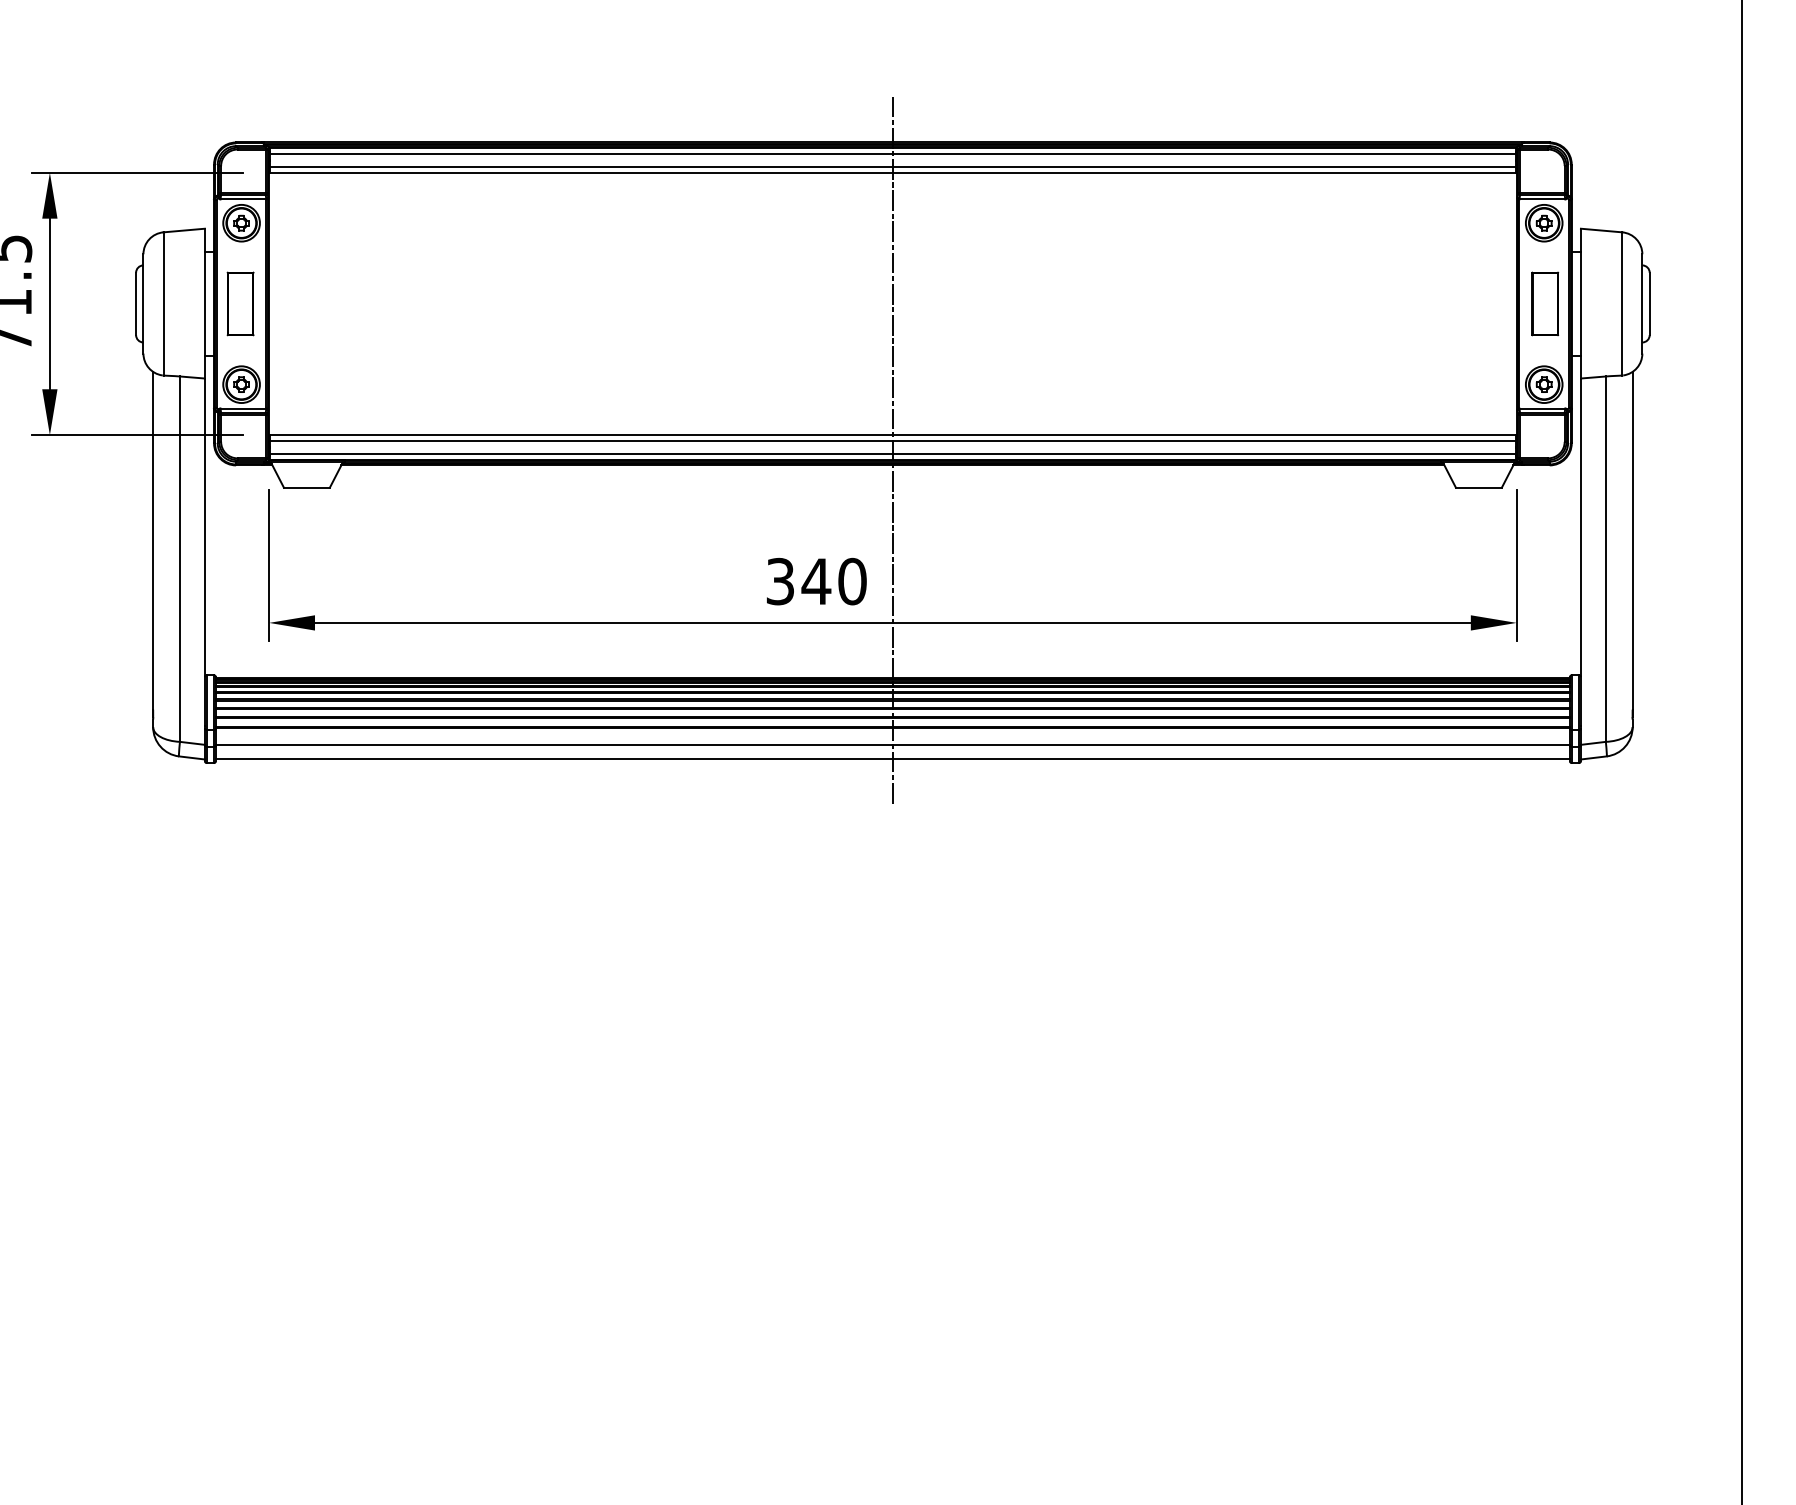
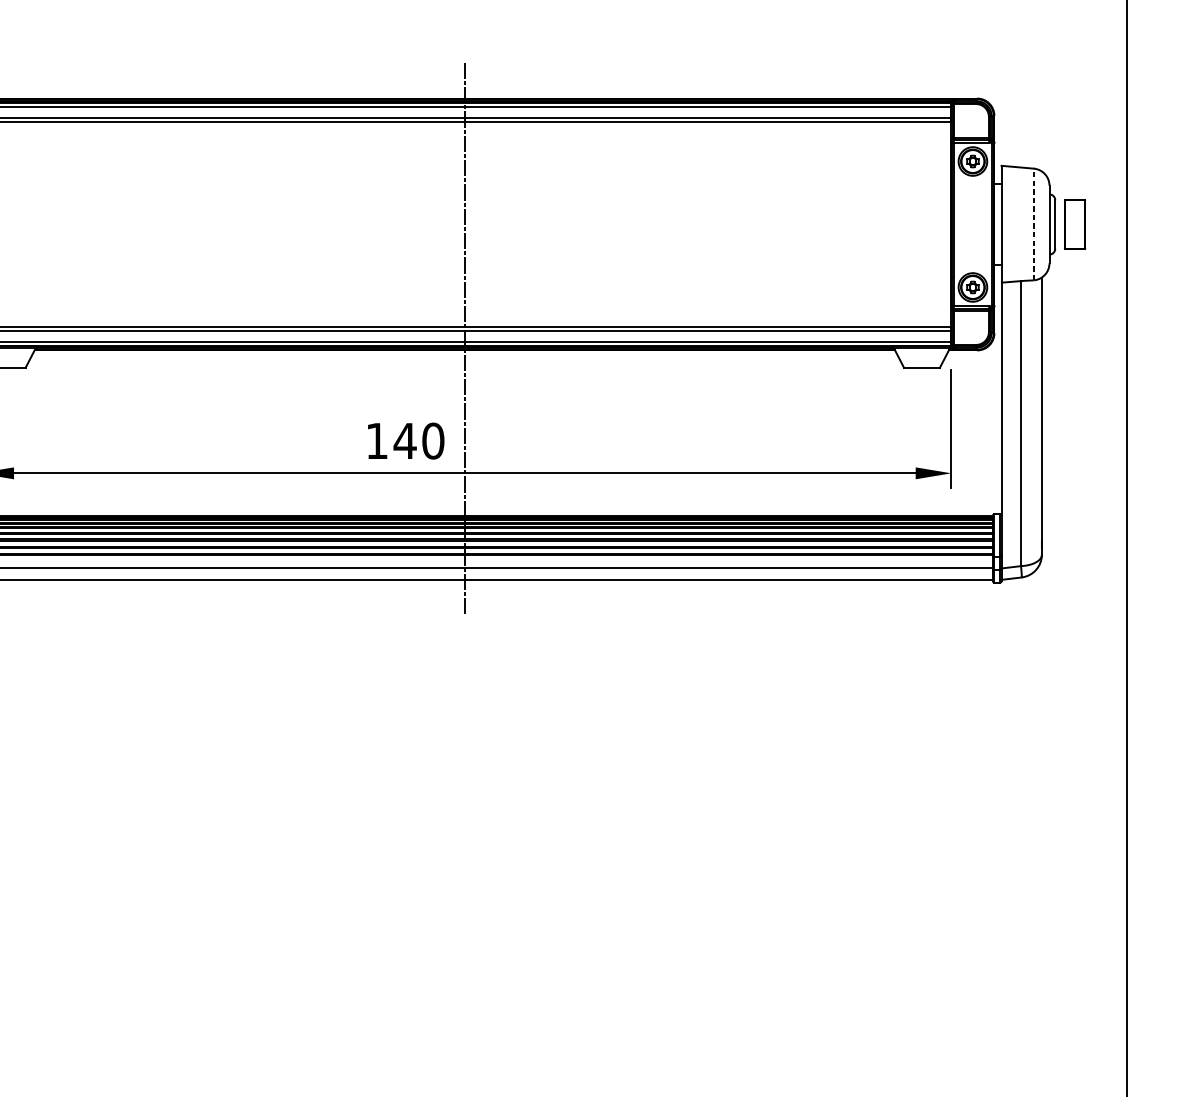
part: (1545, 303) -> (1075, 224), moved
line: (1622, 303) -> (1034, 224), solid -> dashed
text: (779, 581) -> (376, 441), 340 -> 140

